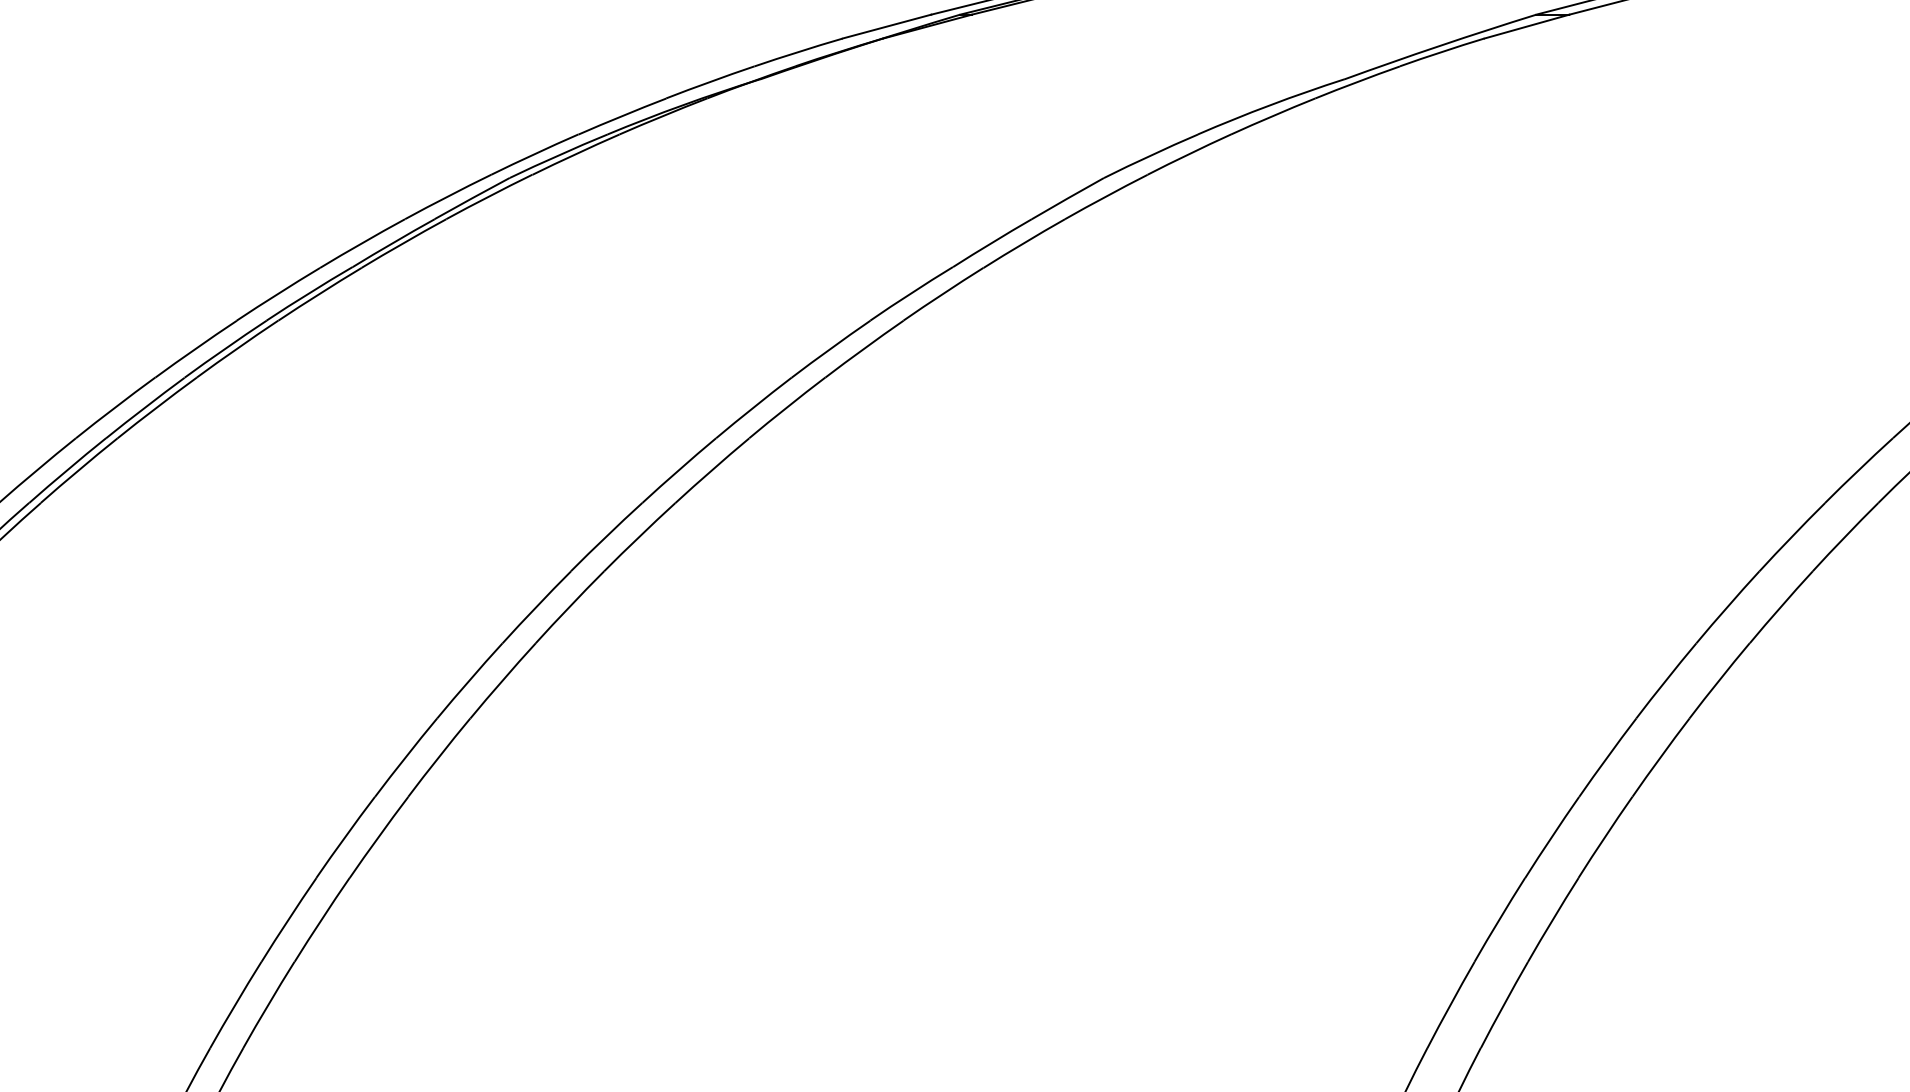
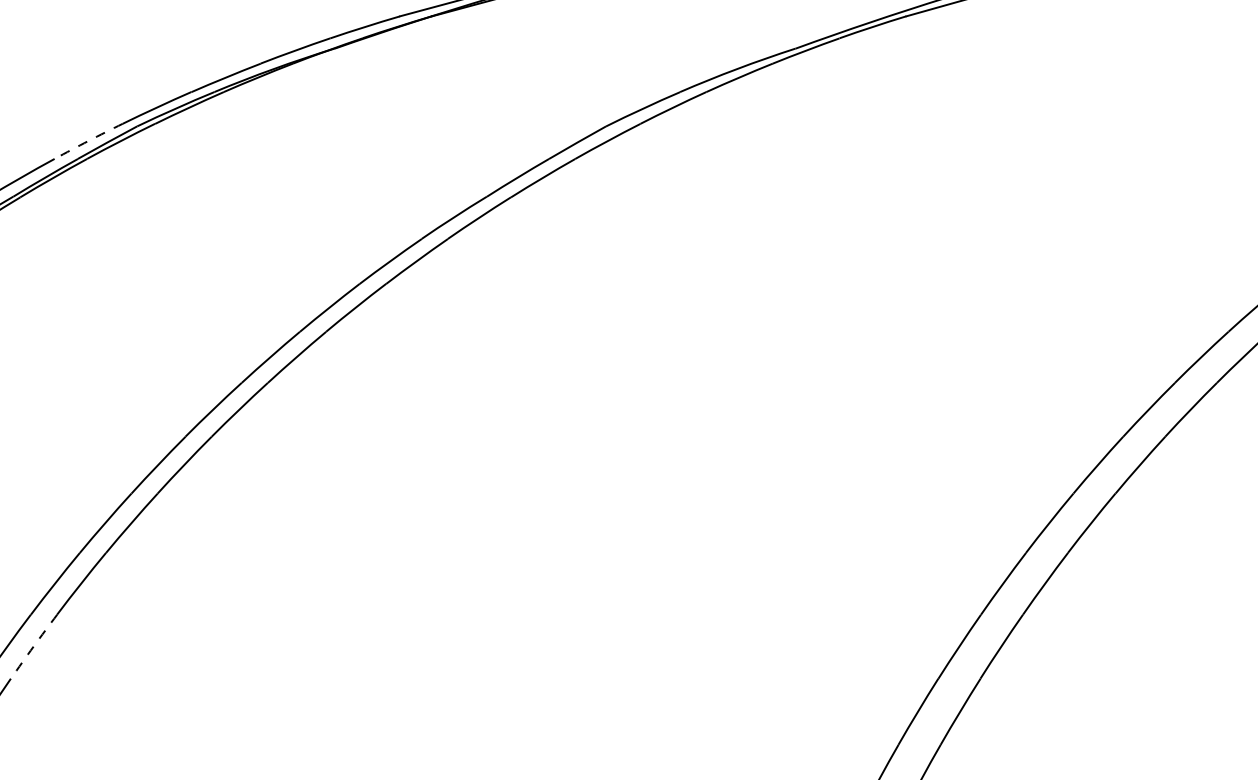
arc: (448, 196) -> (88, 141), solid -> dashed
arc: (378, 837) -> (33, 646), solid -> dashed

